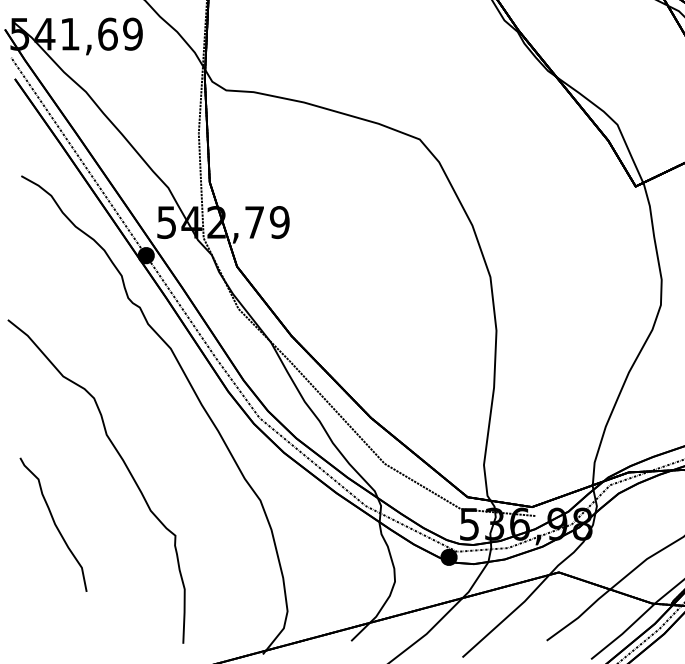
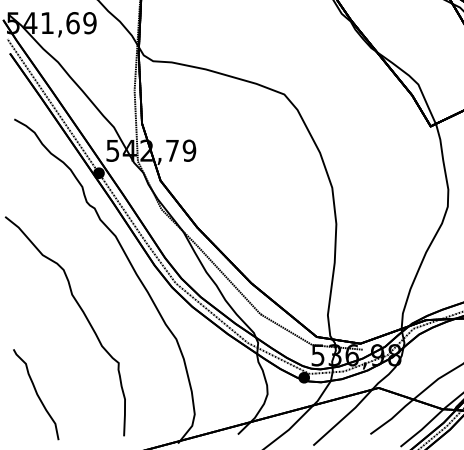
part: (54, 524) -> (36, 394), moved

